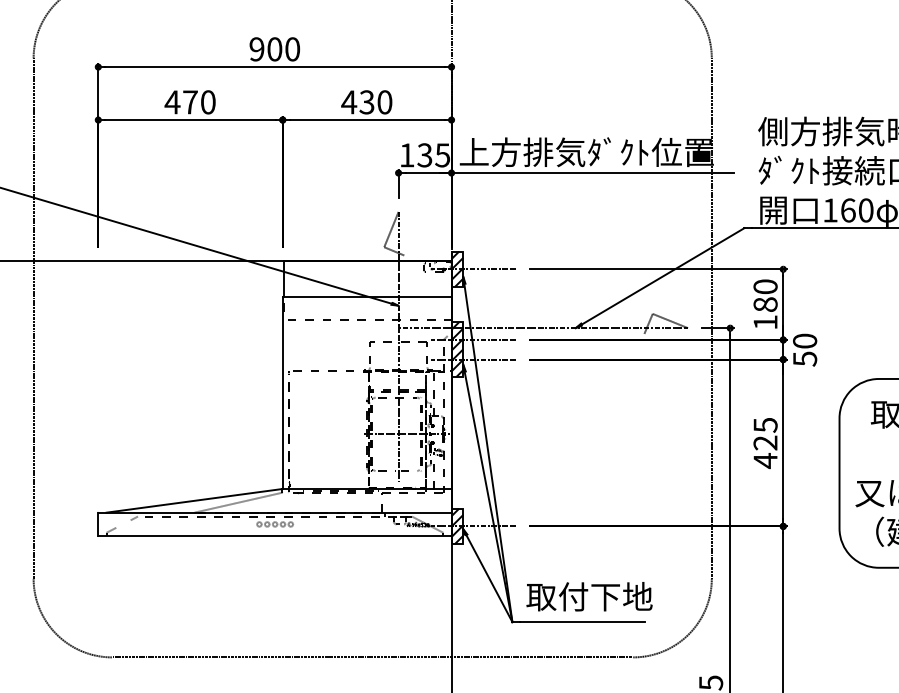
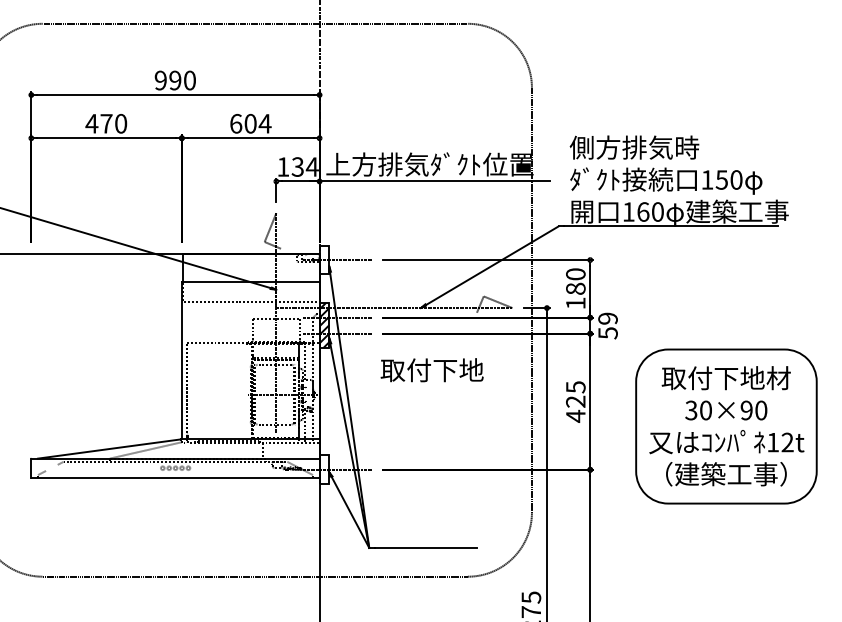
text: (274, 49) -> (175, 80), 900 -> 990
text: (366, 101) -> (250, 123), 430 -> 604
text: (441, 154) -> (311, 166), 135 -> 134
hatch: (457, 268) -> (324, 259), removed
text: (804, 340) -> (607, 318), 50 -> 59
hatch: (457, 526) -> (324, 469), removed
text: (588, 597) -> (431, 370), moved

